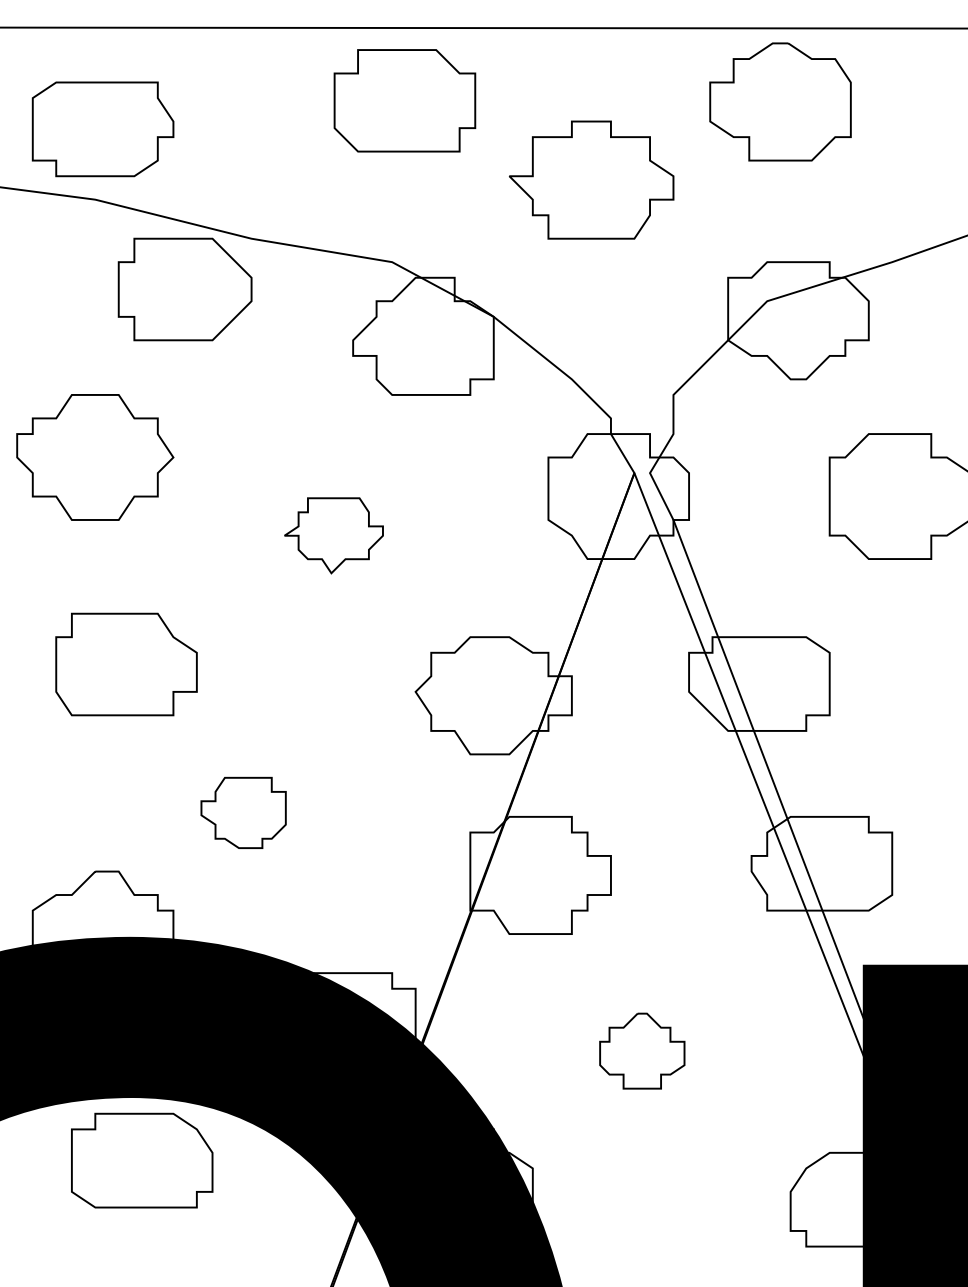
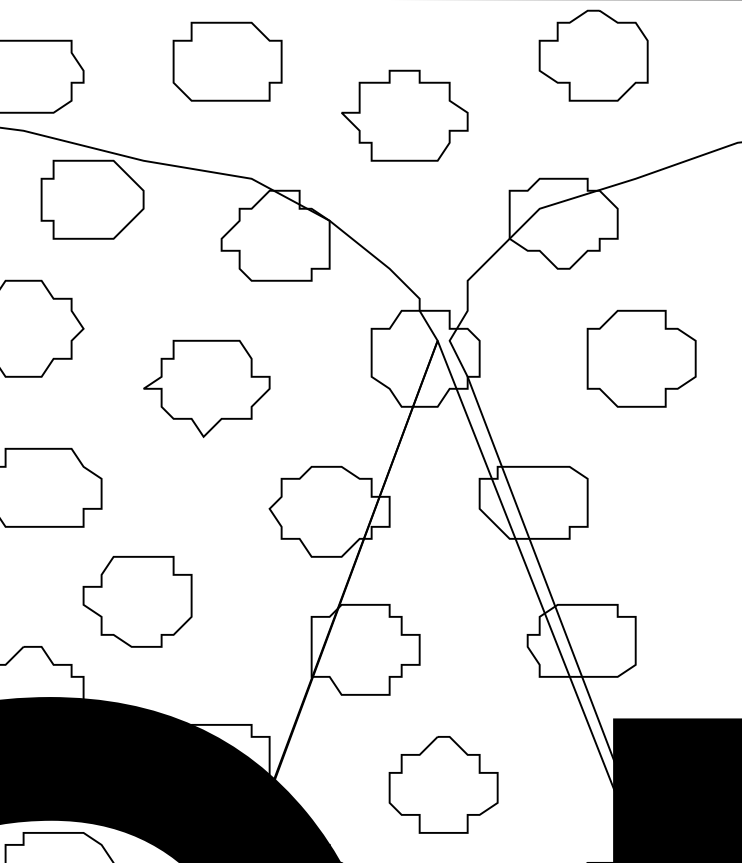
part: (404, 100) -> (227, 61), moved
part: (780, 101) -> (593, 55), moved
part: (333, 535) -> (206, 388), size x1.67
part: (243, 812) -> (137, 601), size x1.67
part: (642, 1050) -> (443, 784), size x1.67

